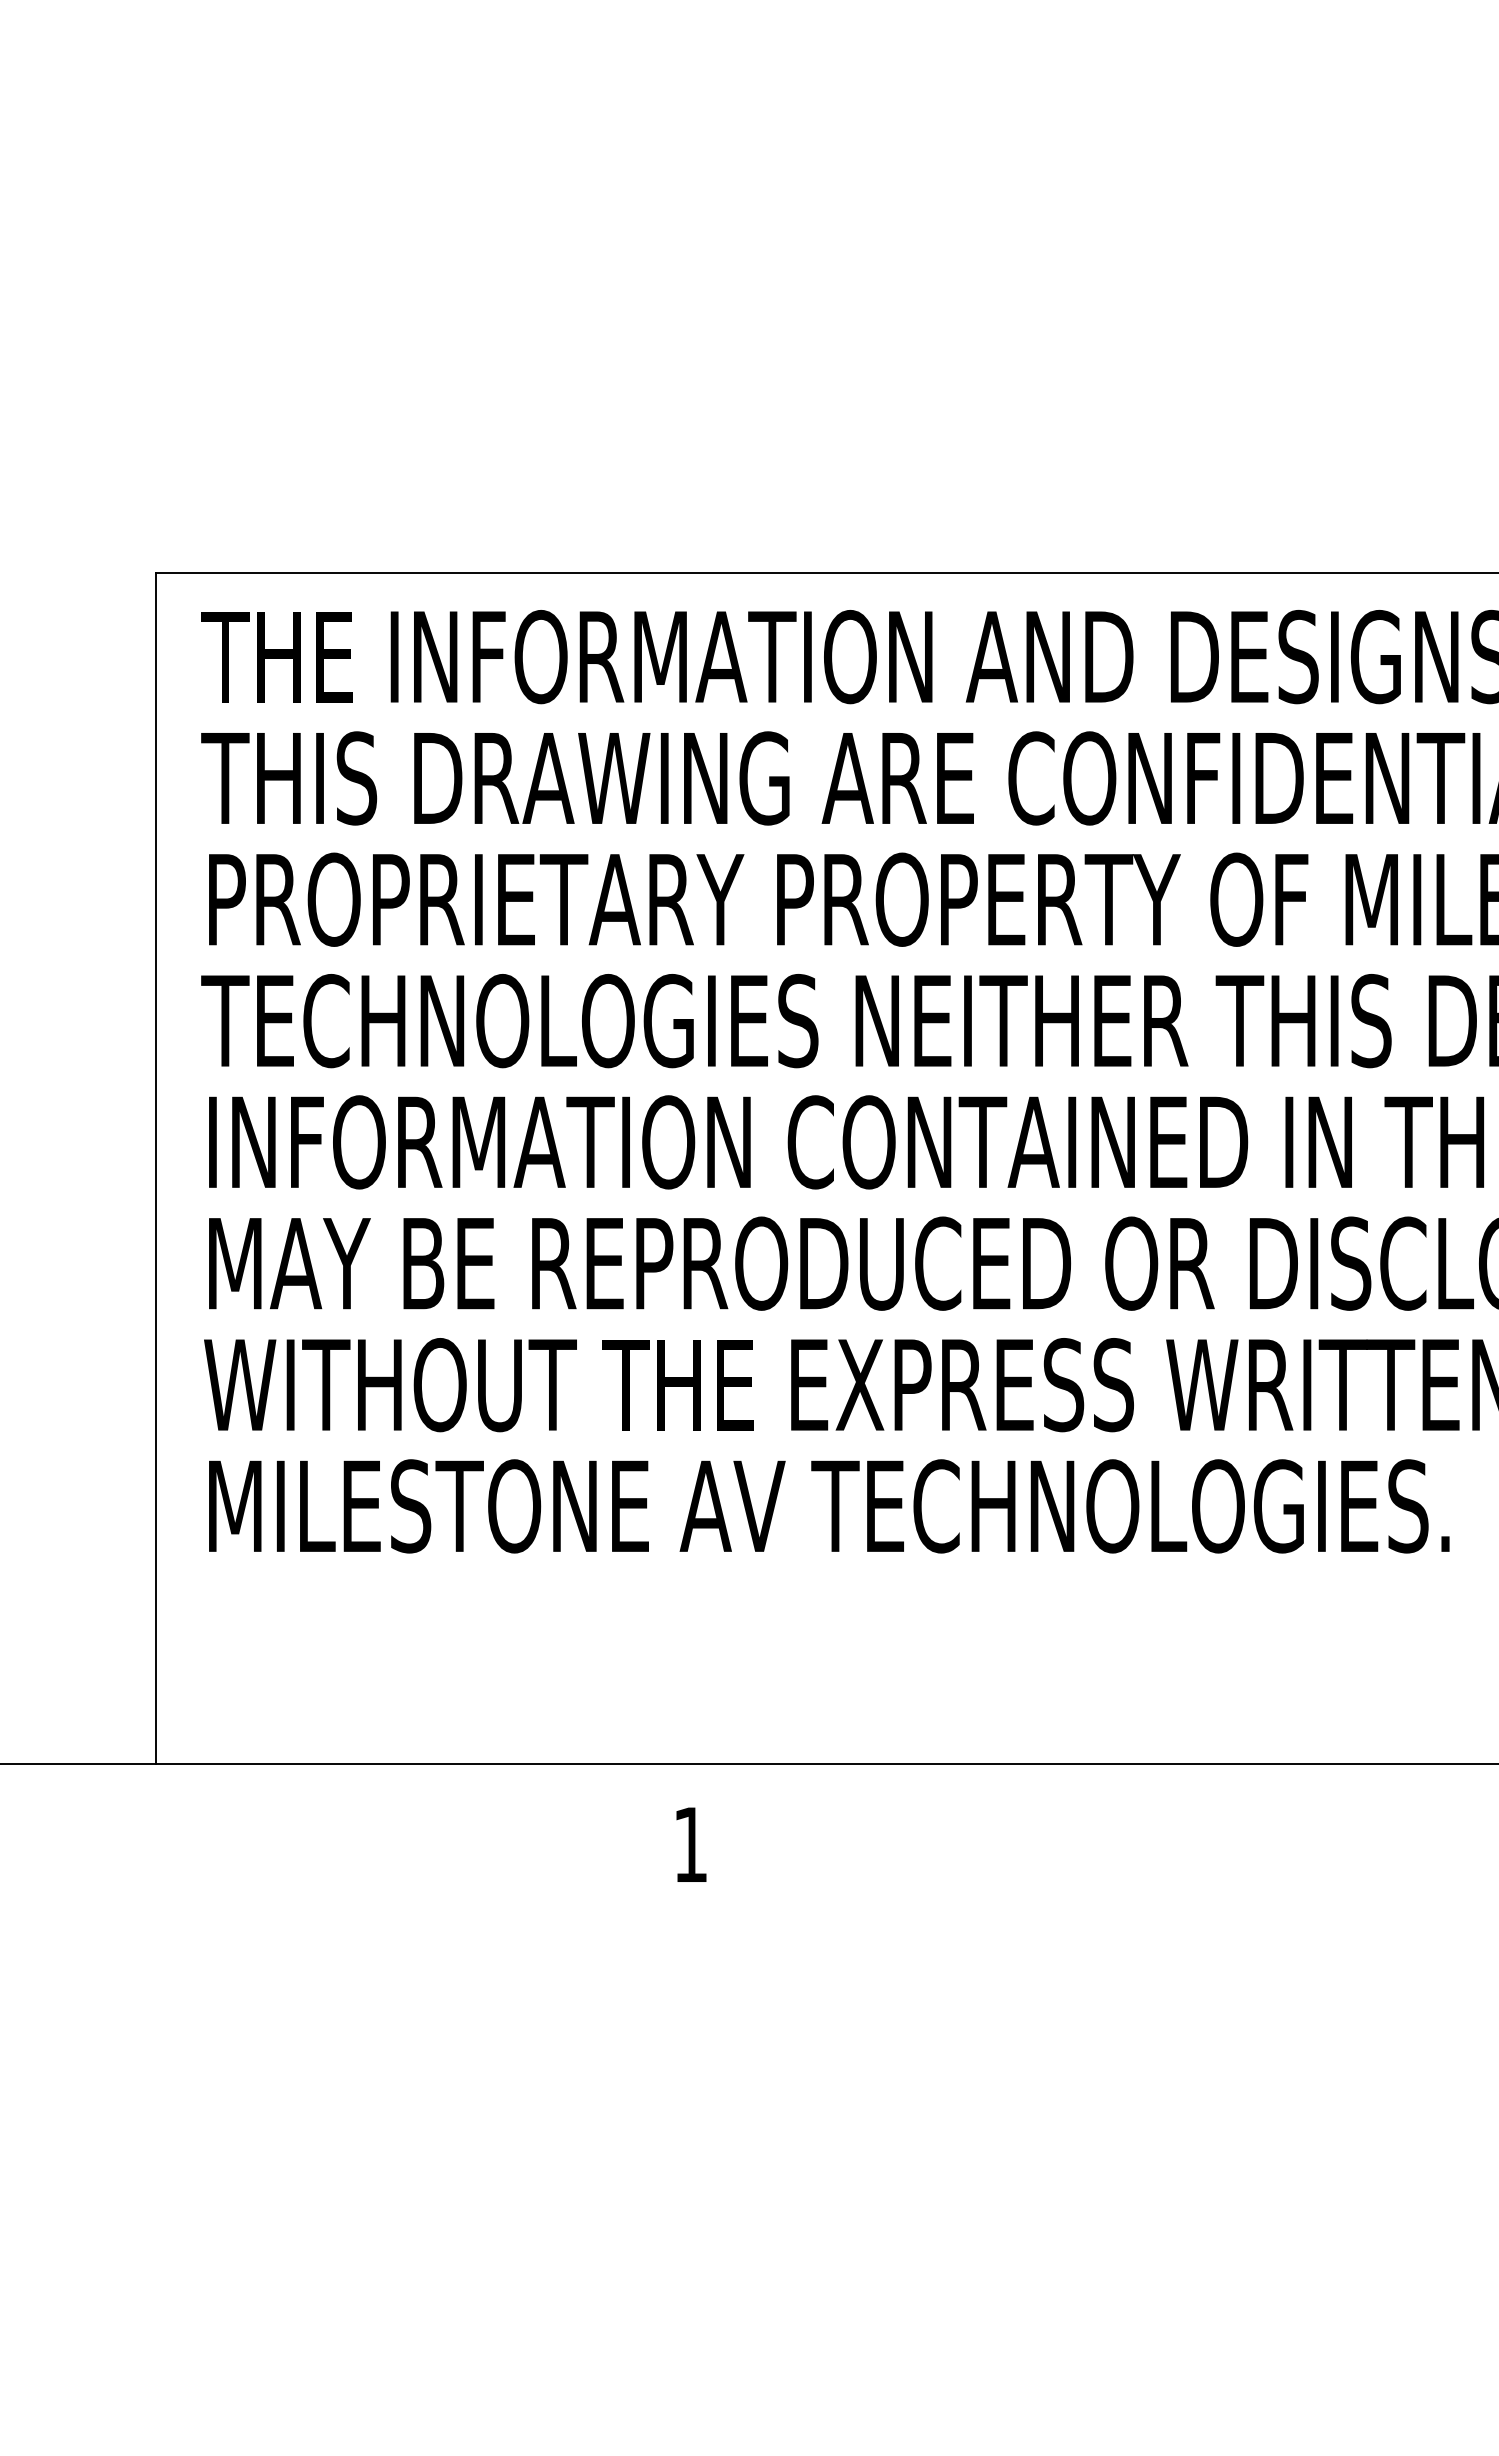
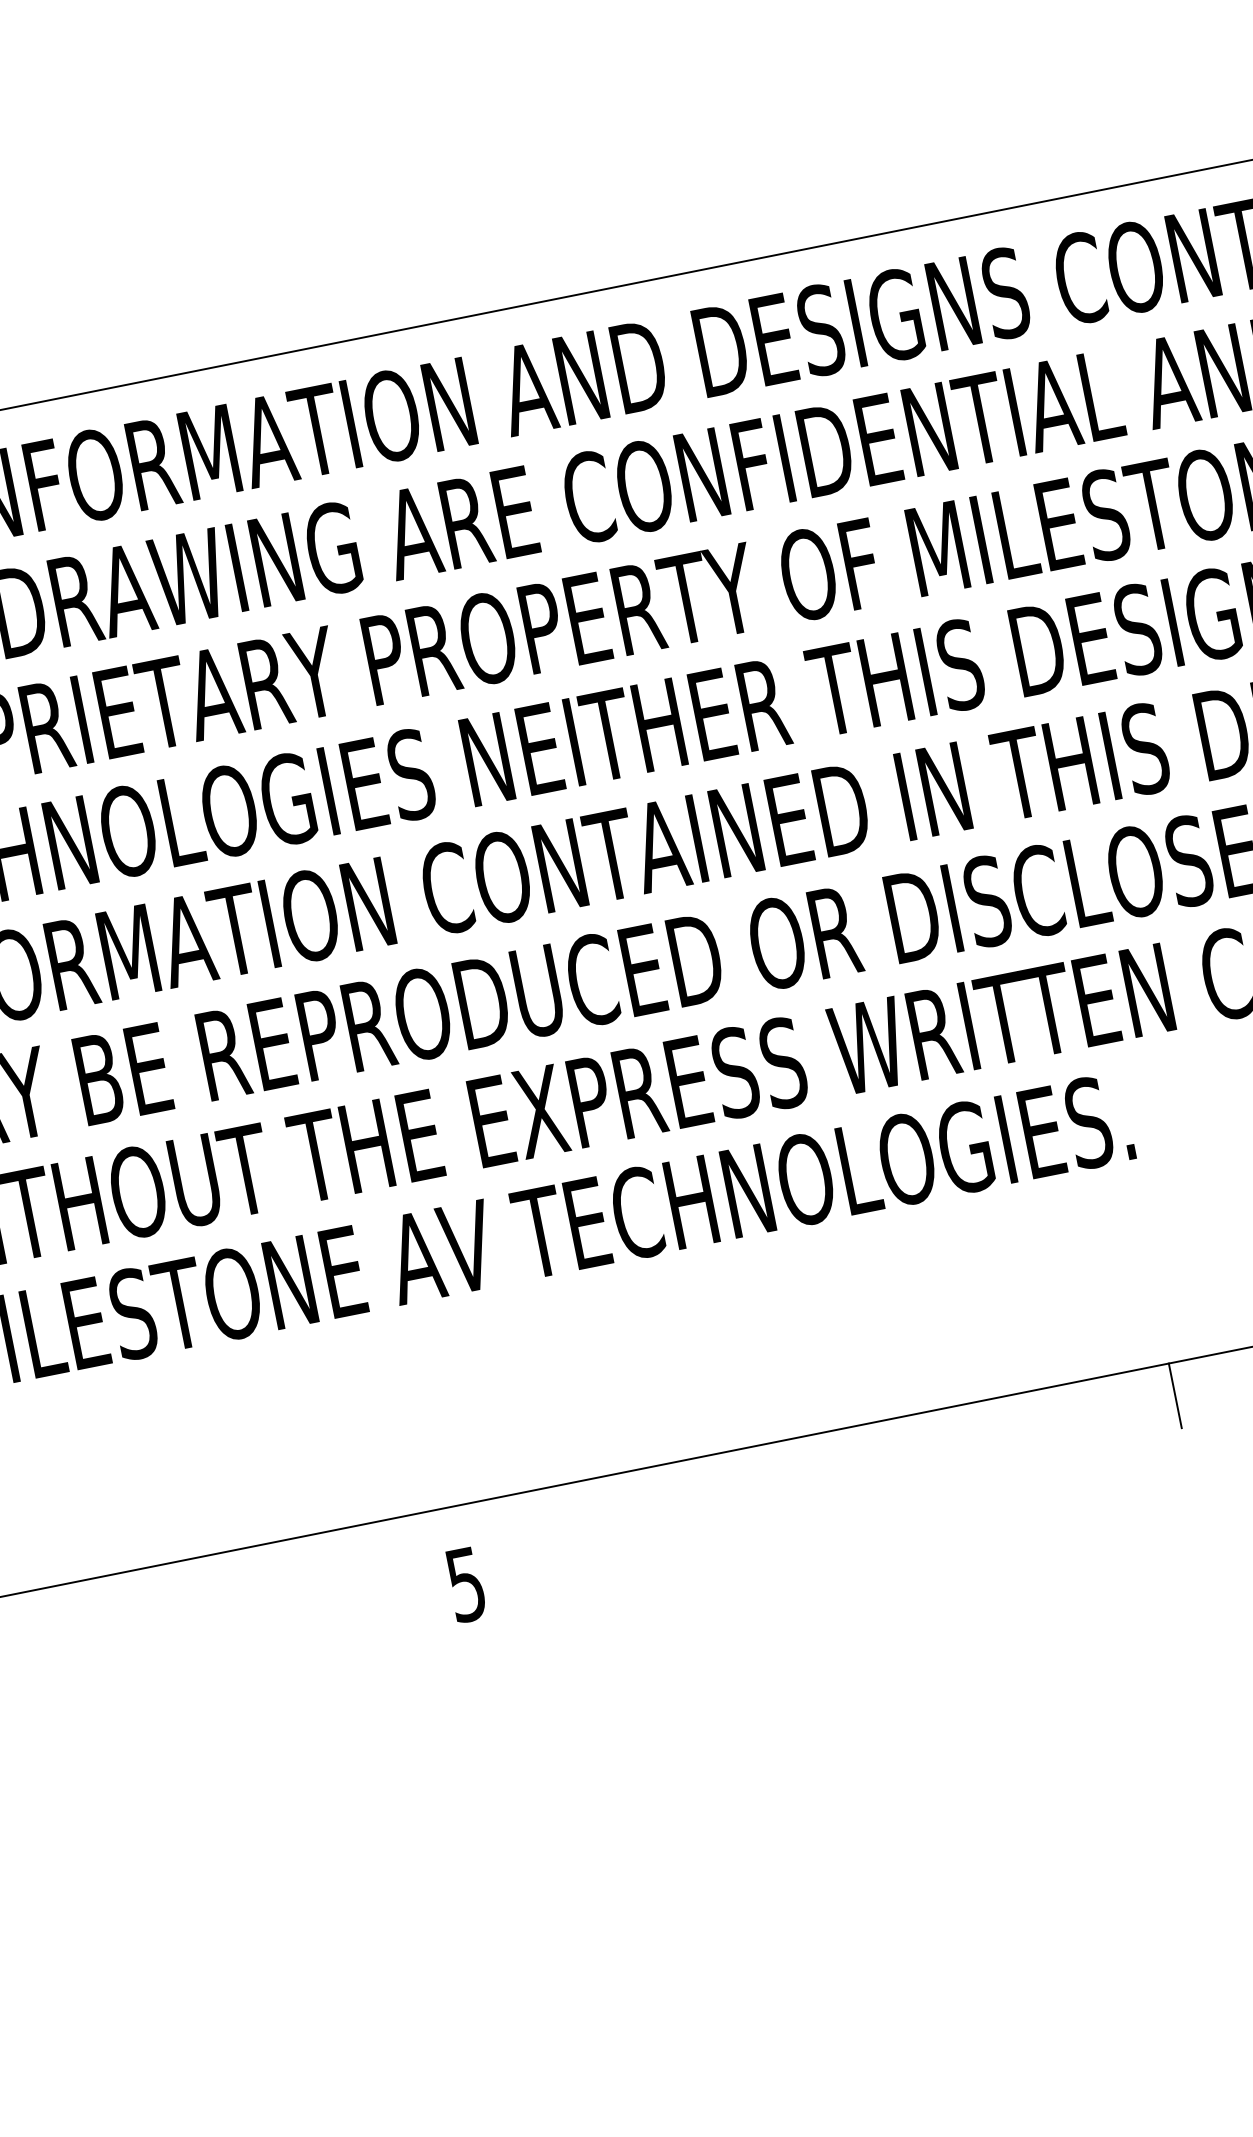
line: (1440, 1797) -> (1175, 1395), added
text: (690, 1845) -> (466, 1585), 1 -> 5

